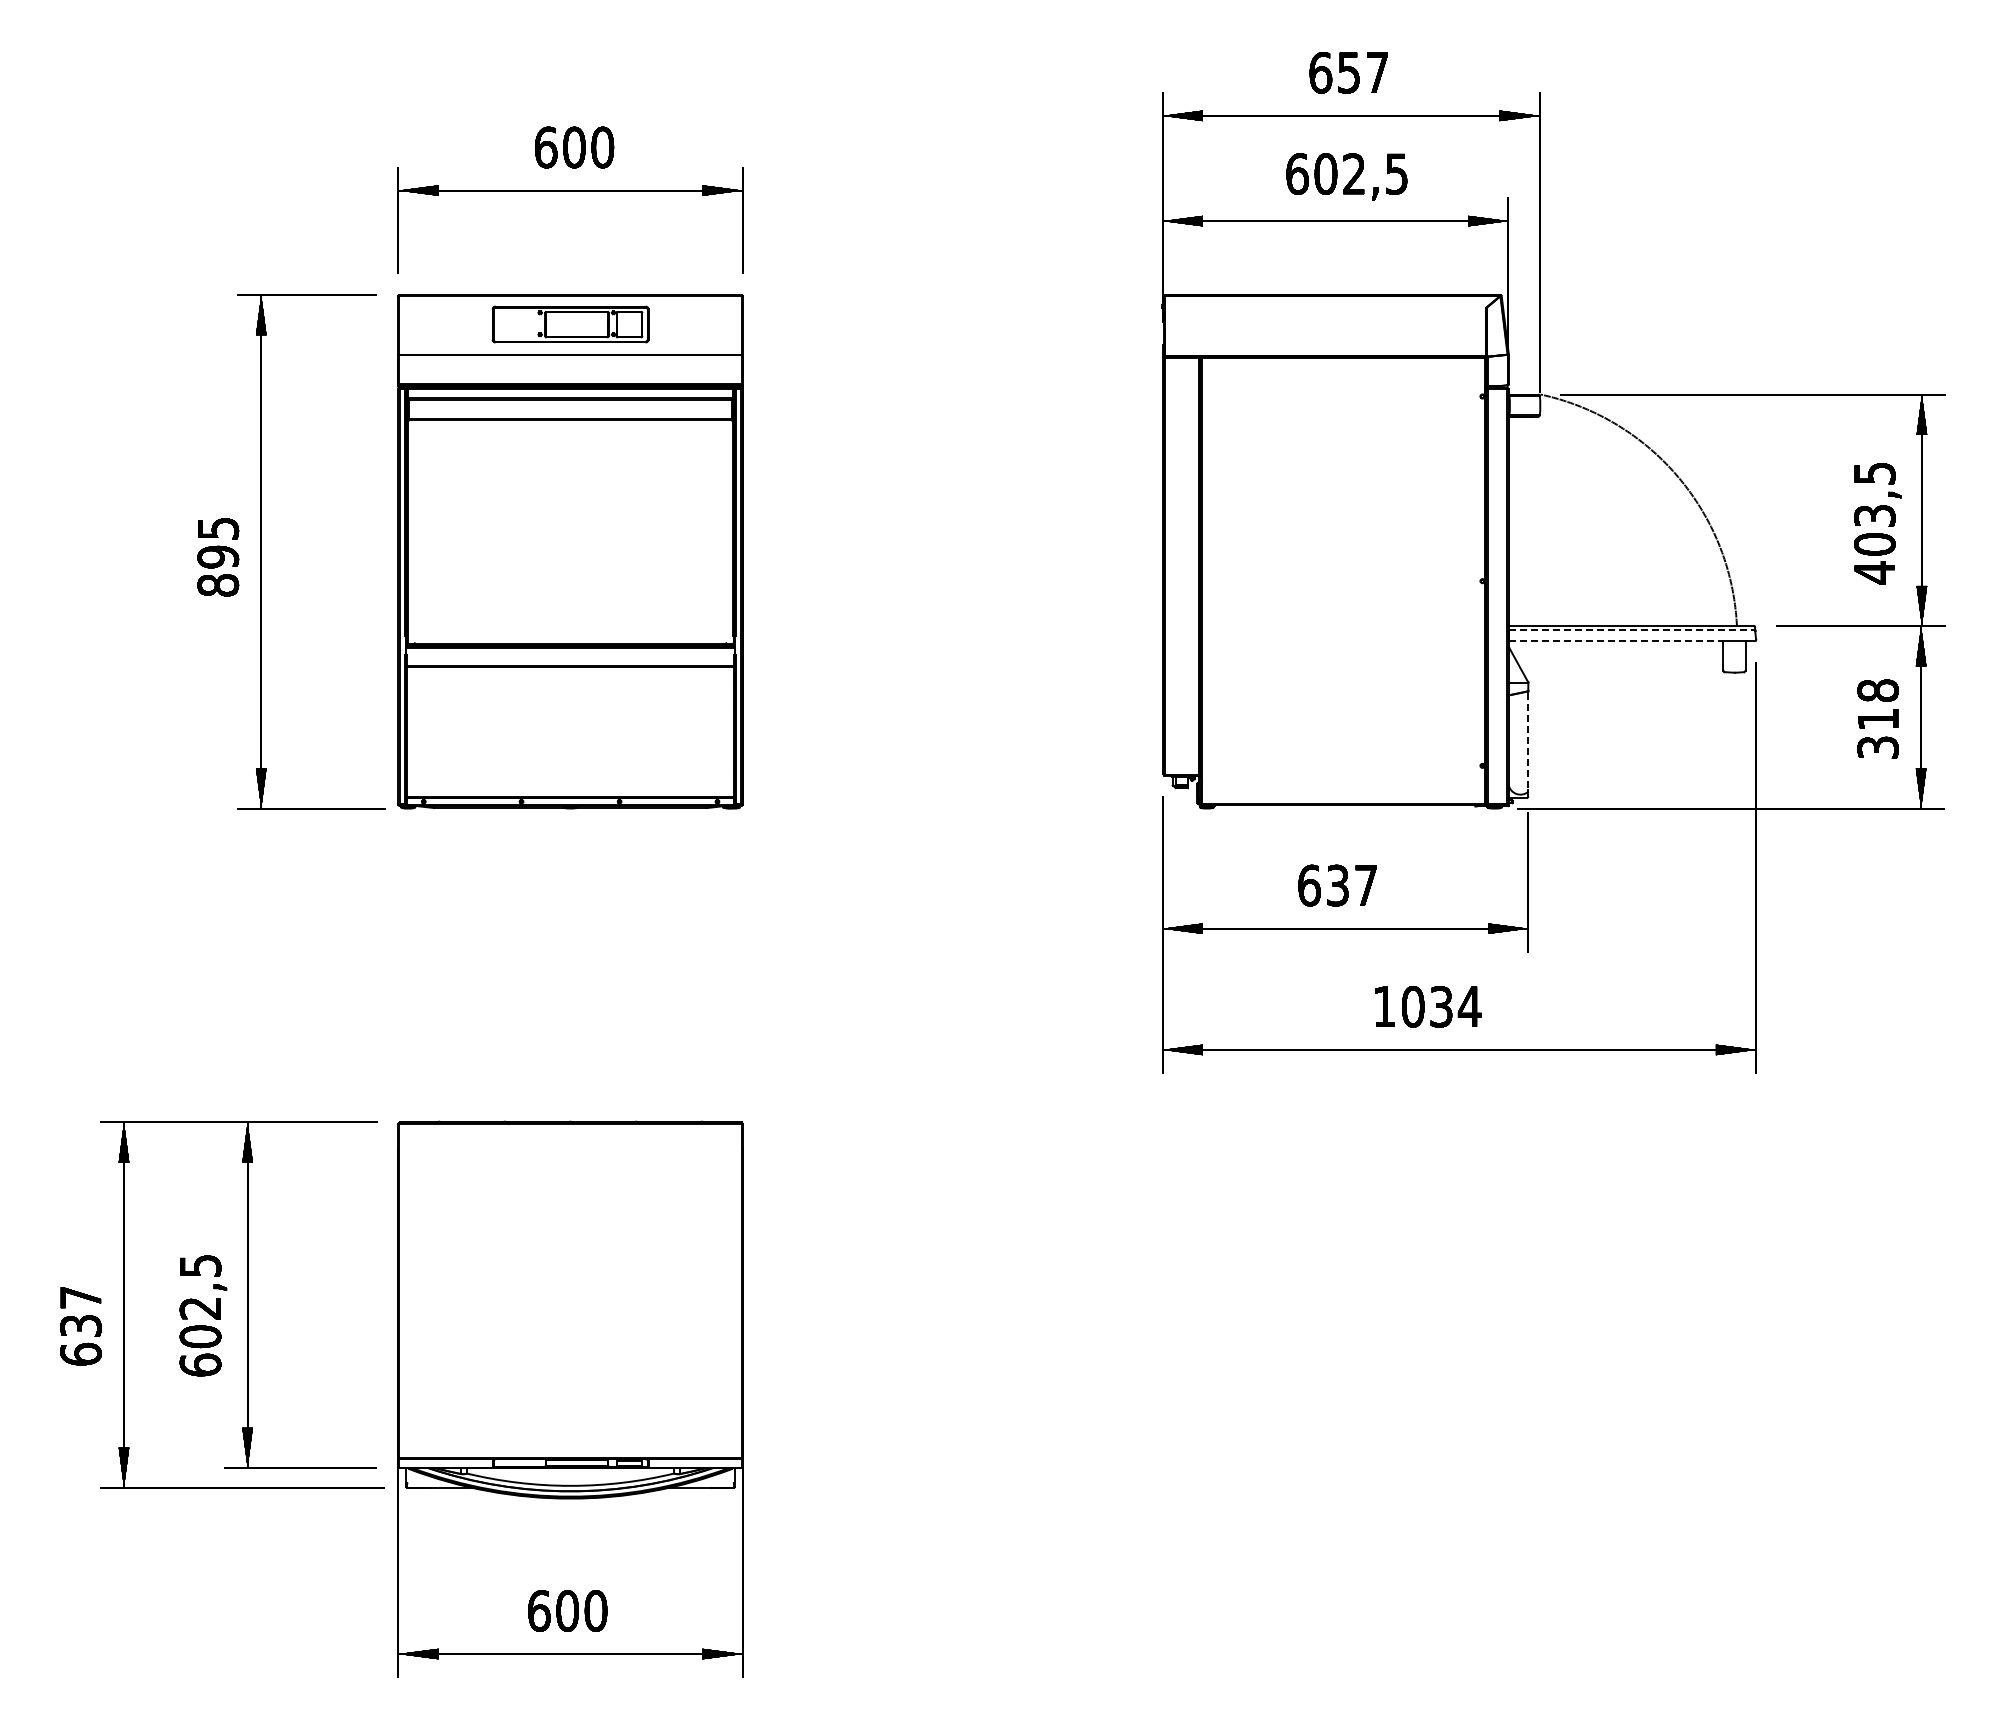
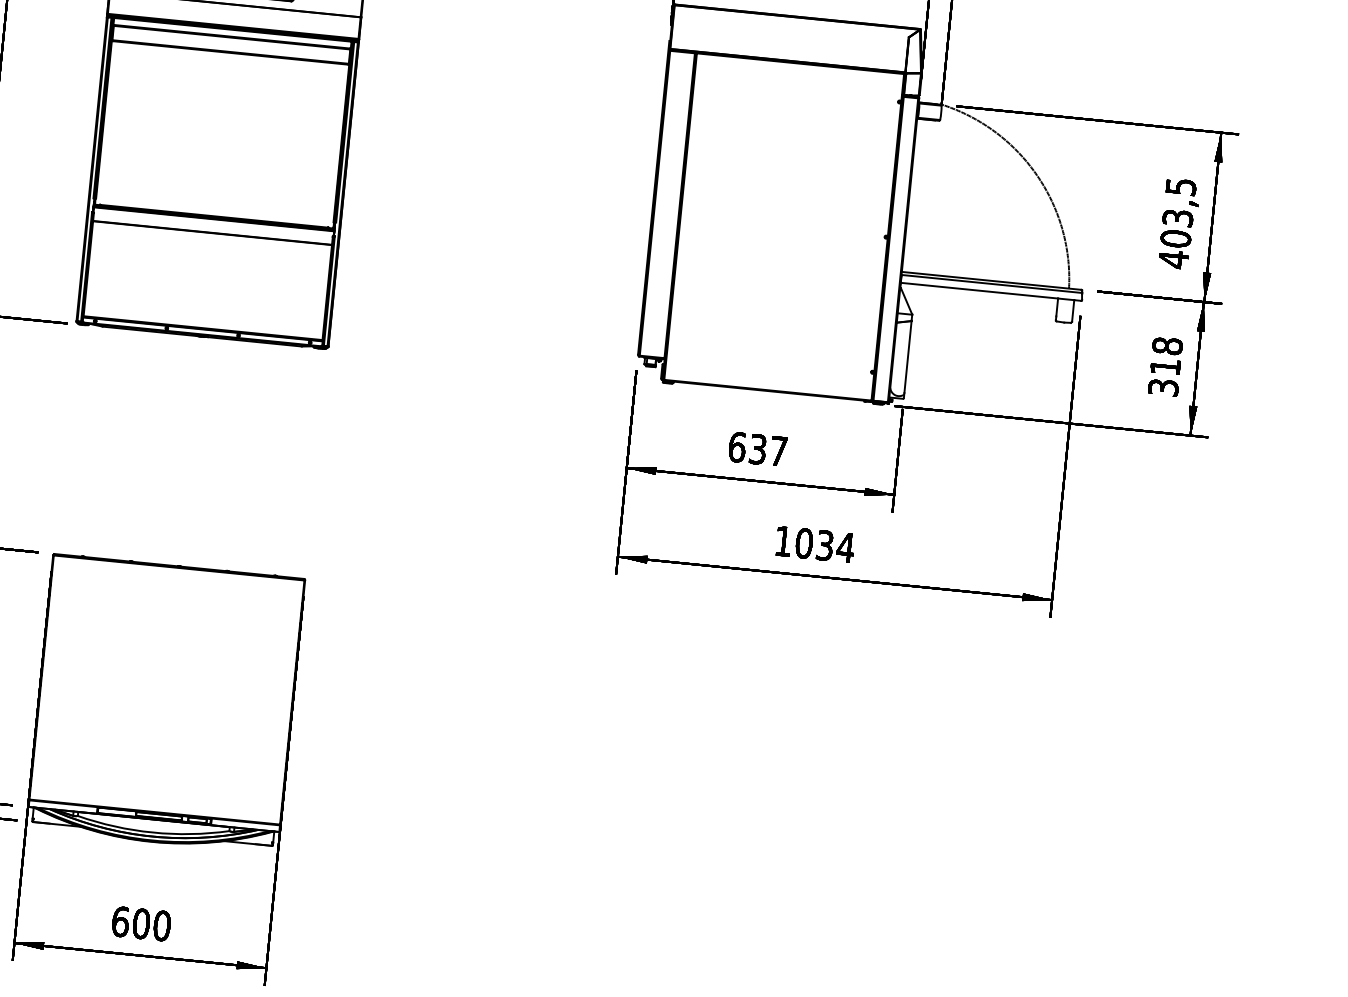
line: (1632, 630) -> (992, 284), dashed -> solid
line: (1616, 641) -> (979, 291), dashed -> solid
line: (1528, 741) -> (908, 357), dashed -> solid

